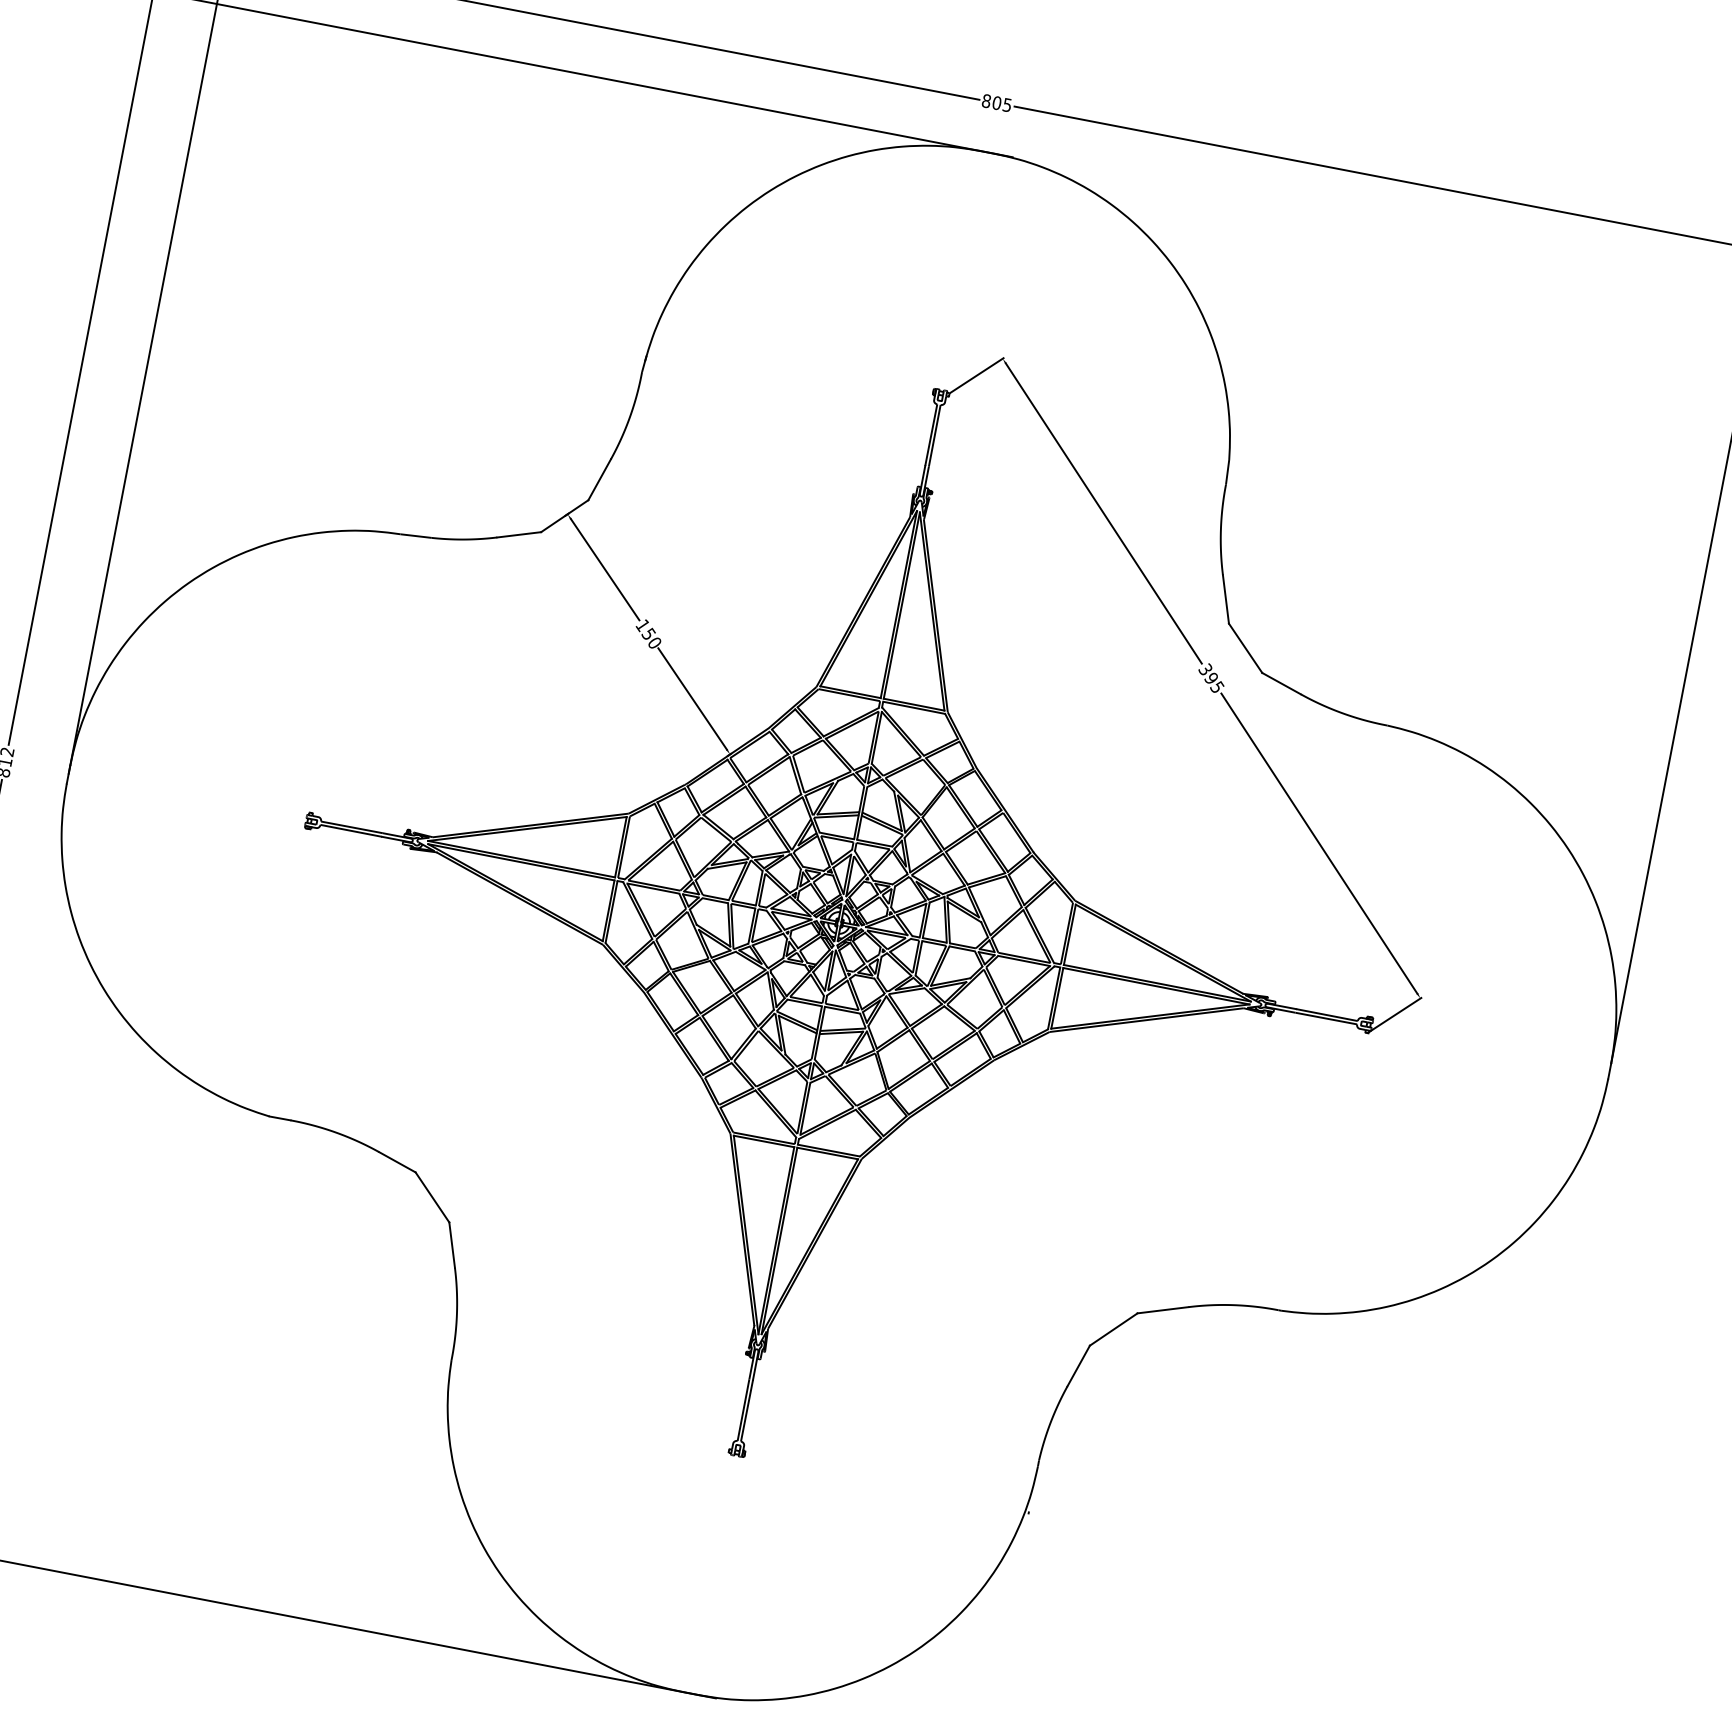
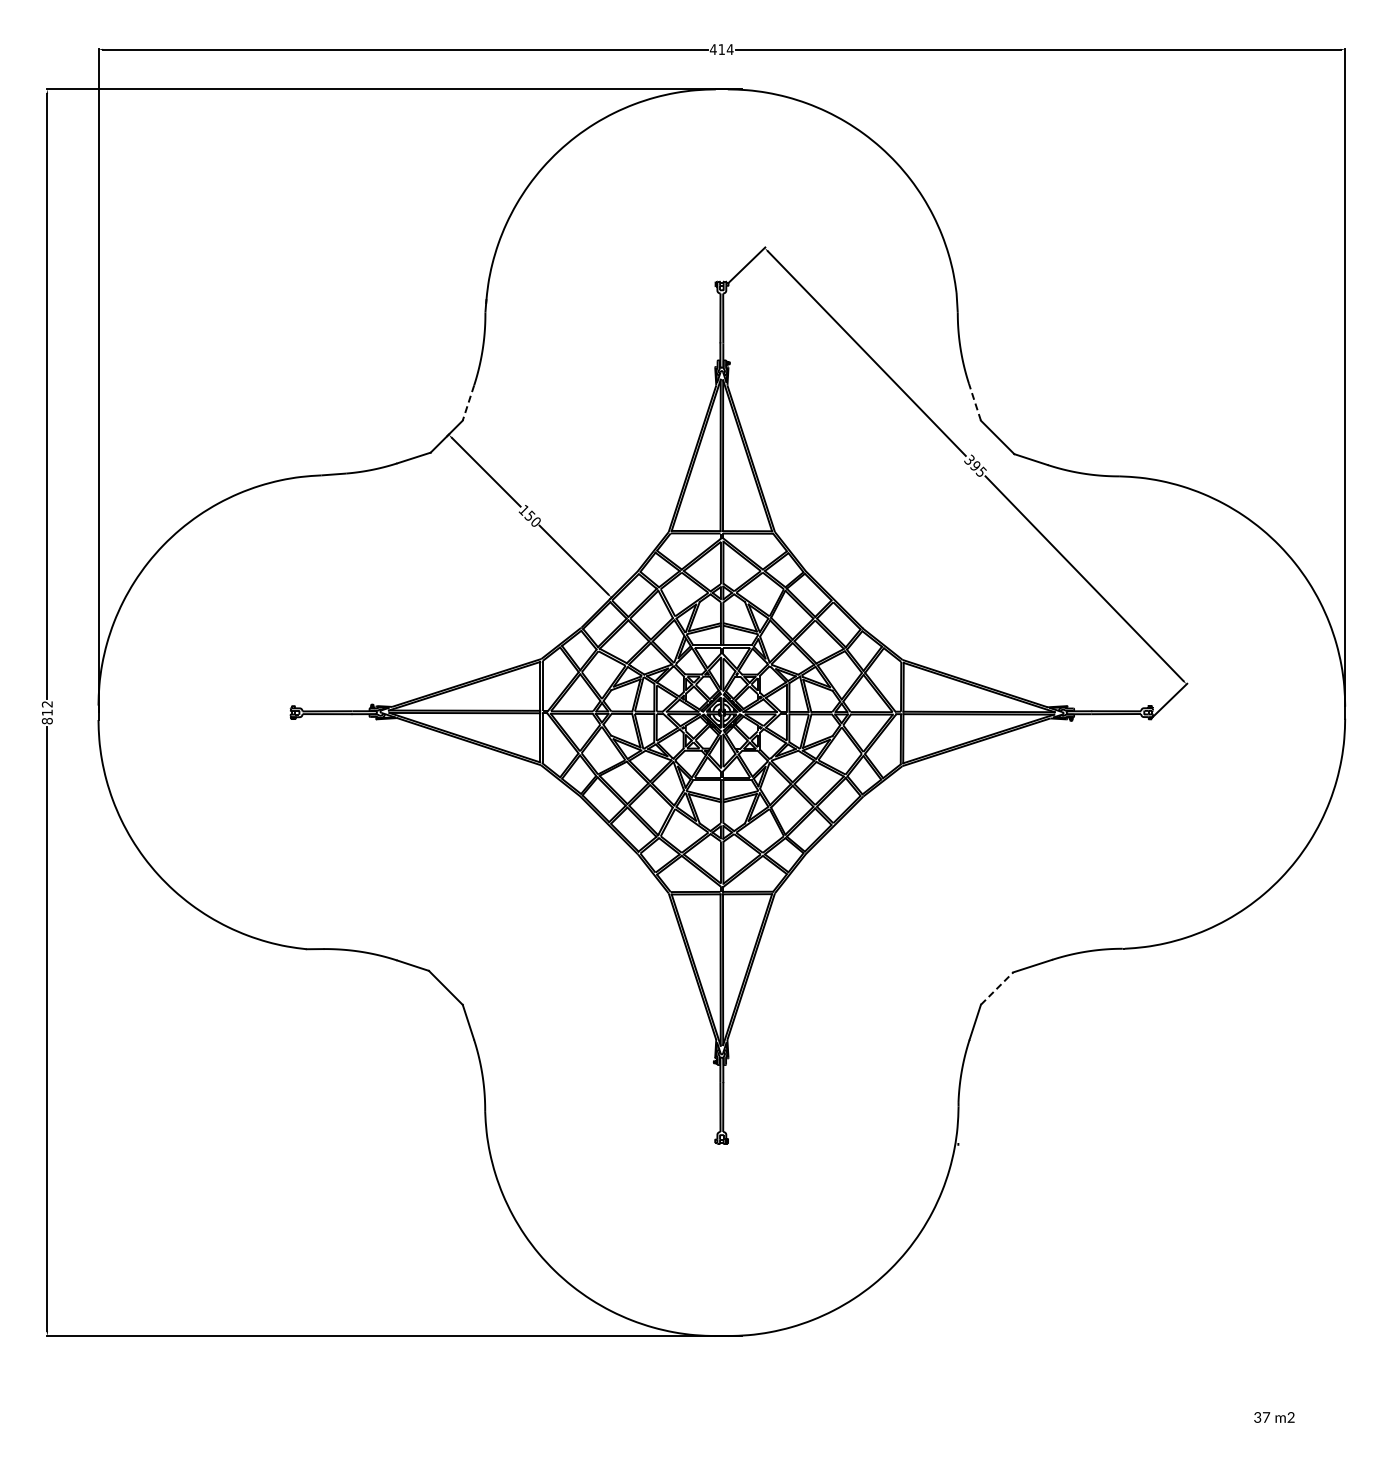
text: (996, 103) -> (721, 49), 805 -> 414
line: (599, 480) -> (468, 403), solid -> dashed
line: (1225, 598) -> (974, 401), solid -> dashed
line: (1114, 1329) -> (997, 988), solid -> dashed

